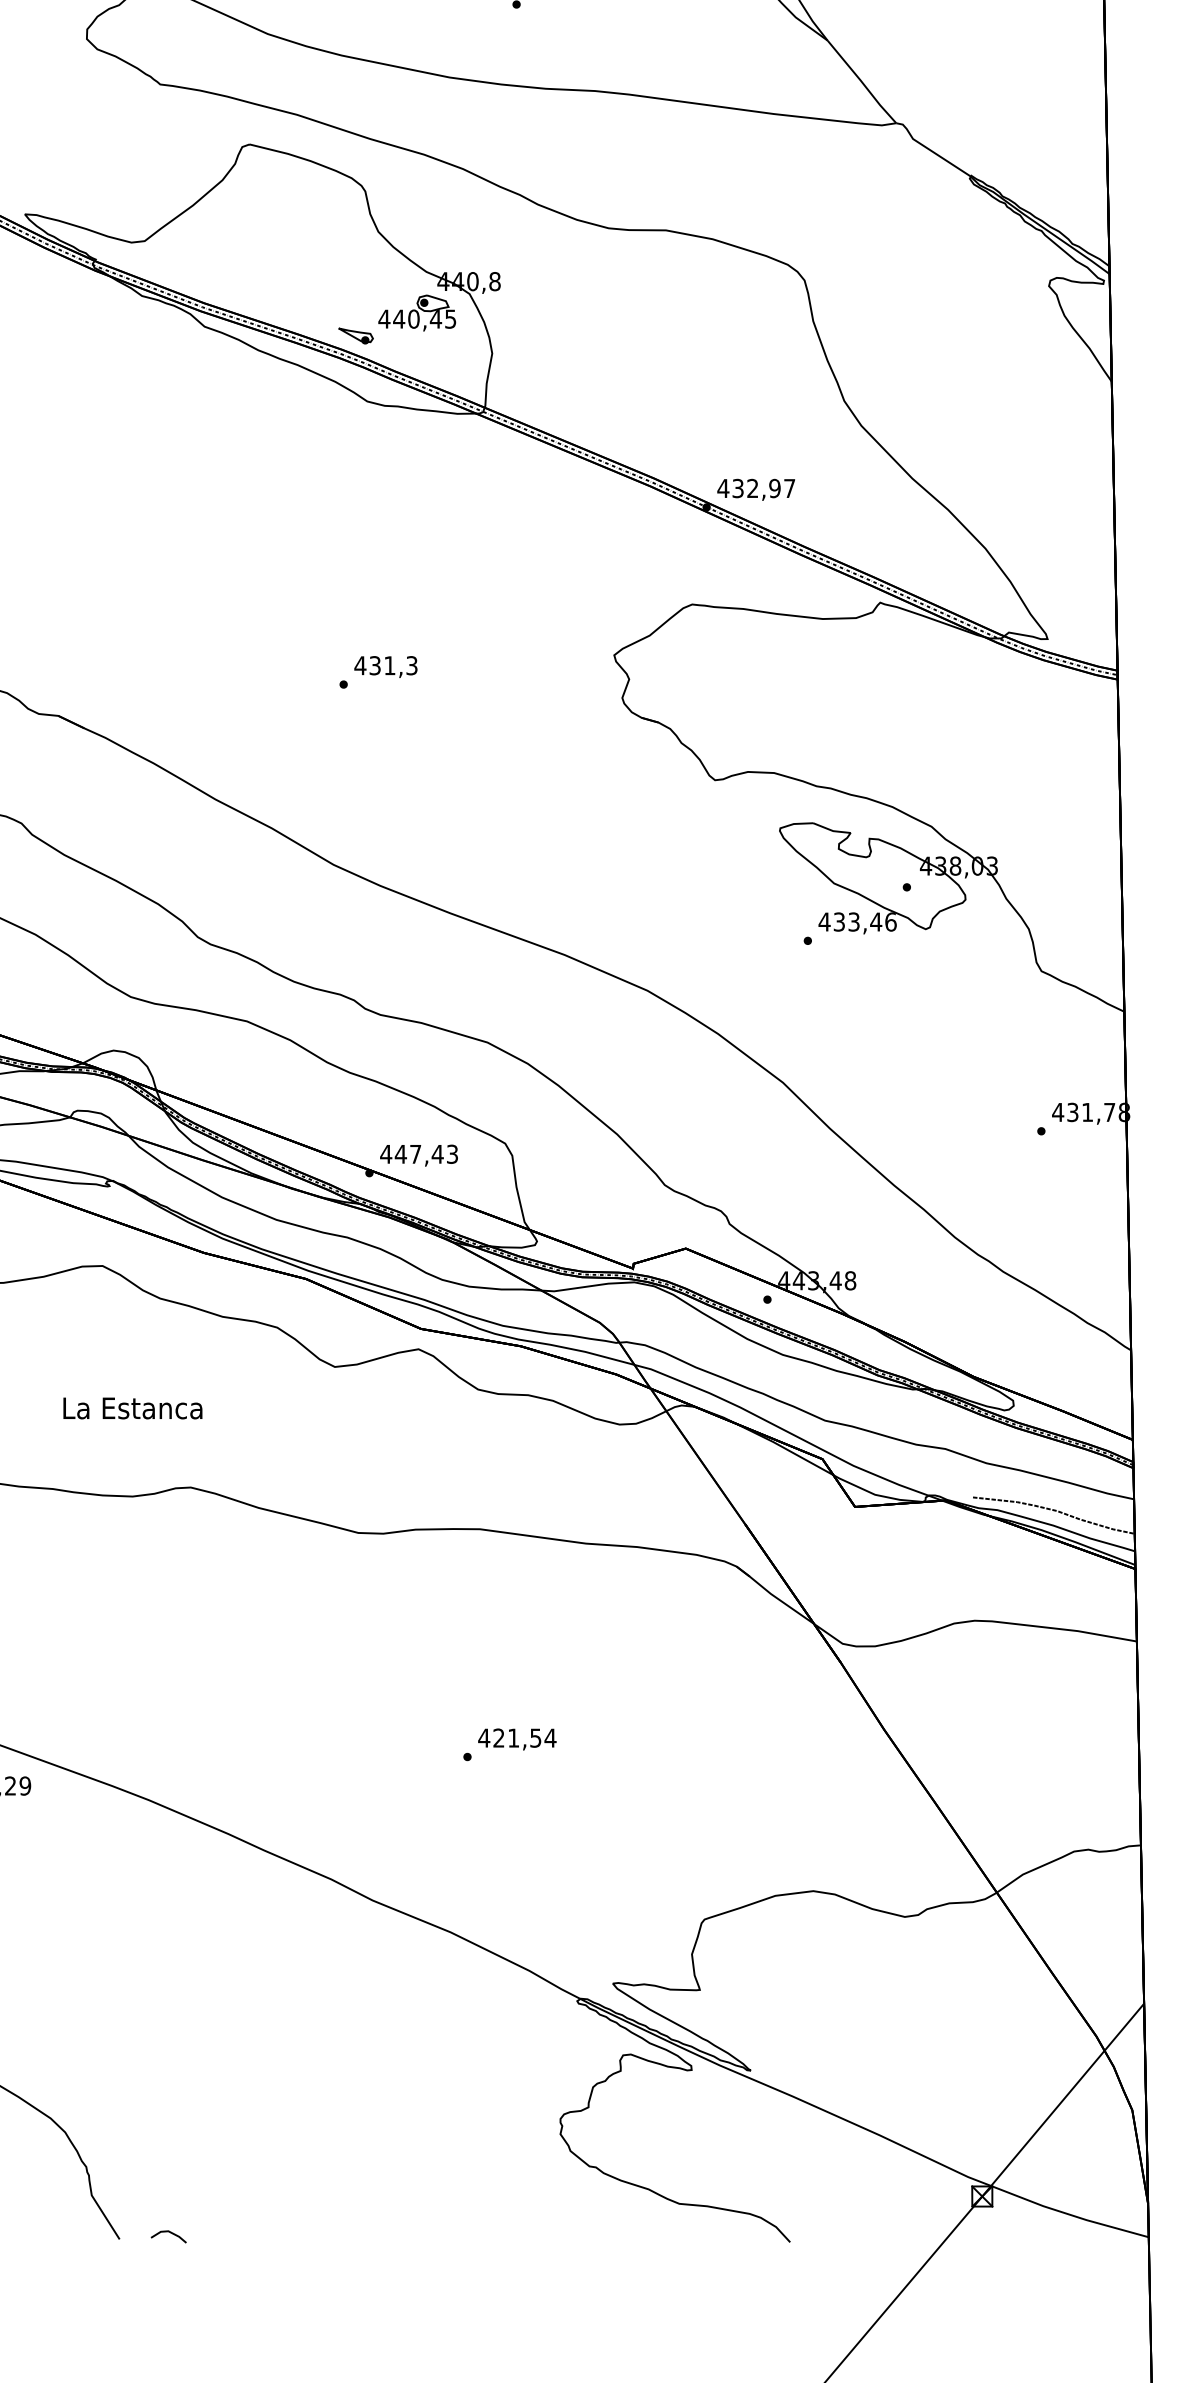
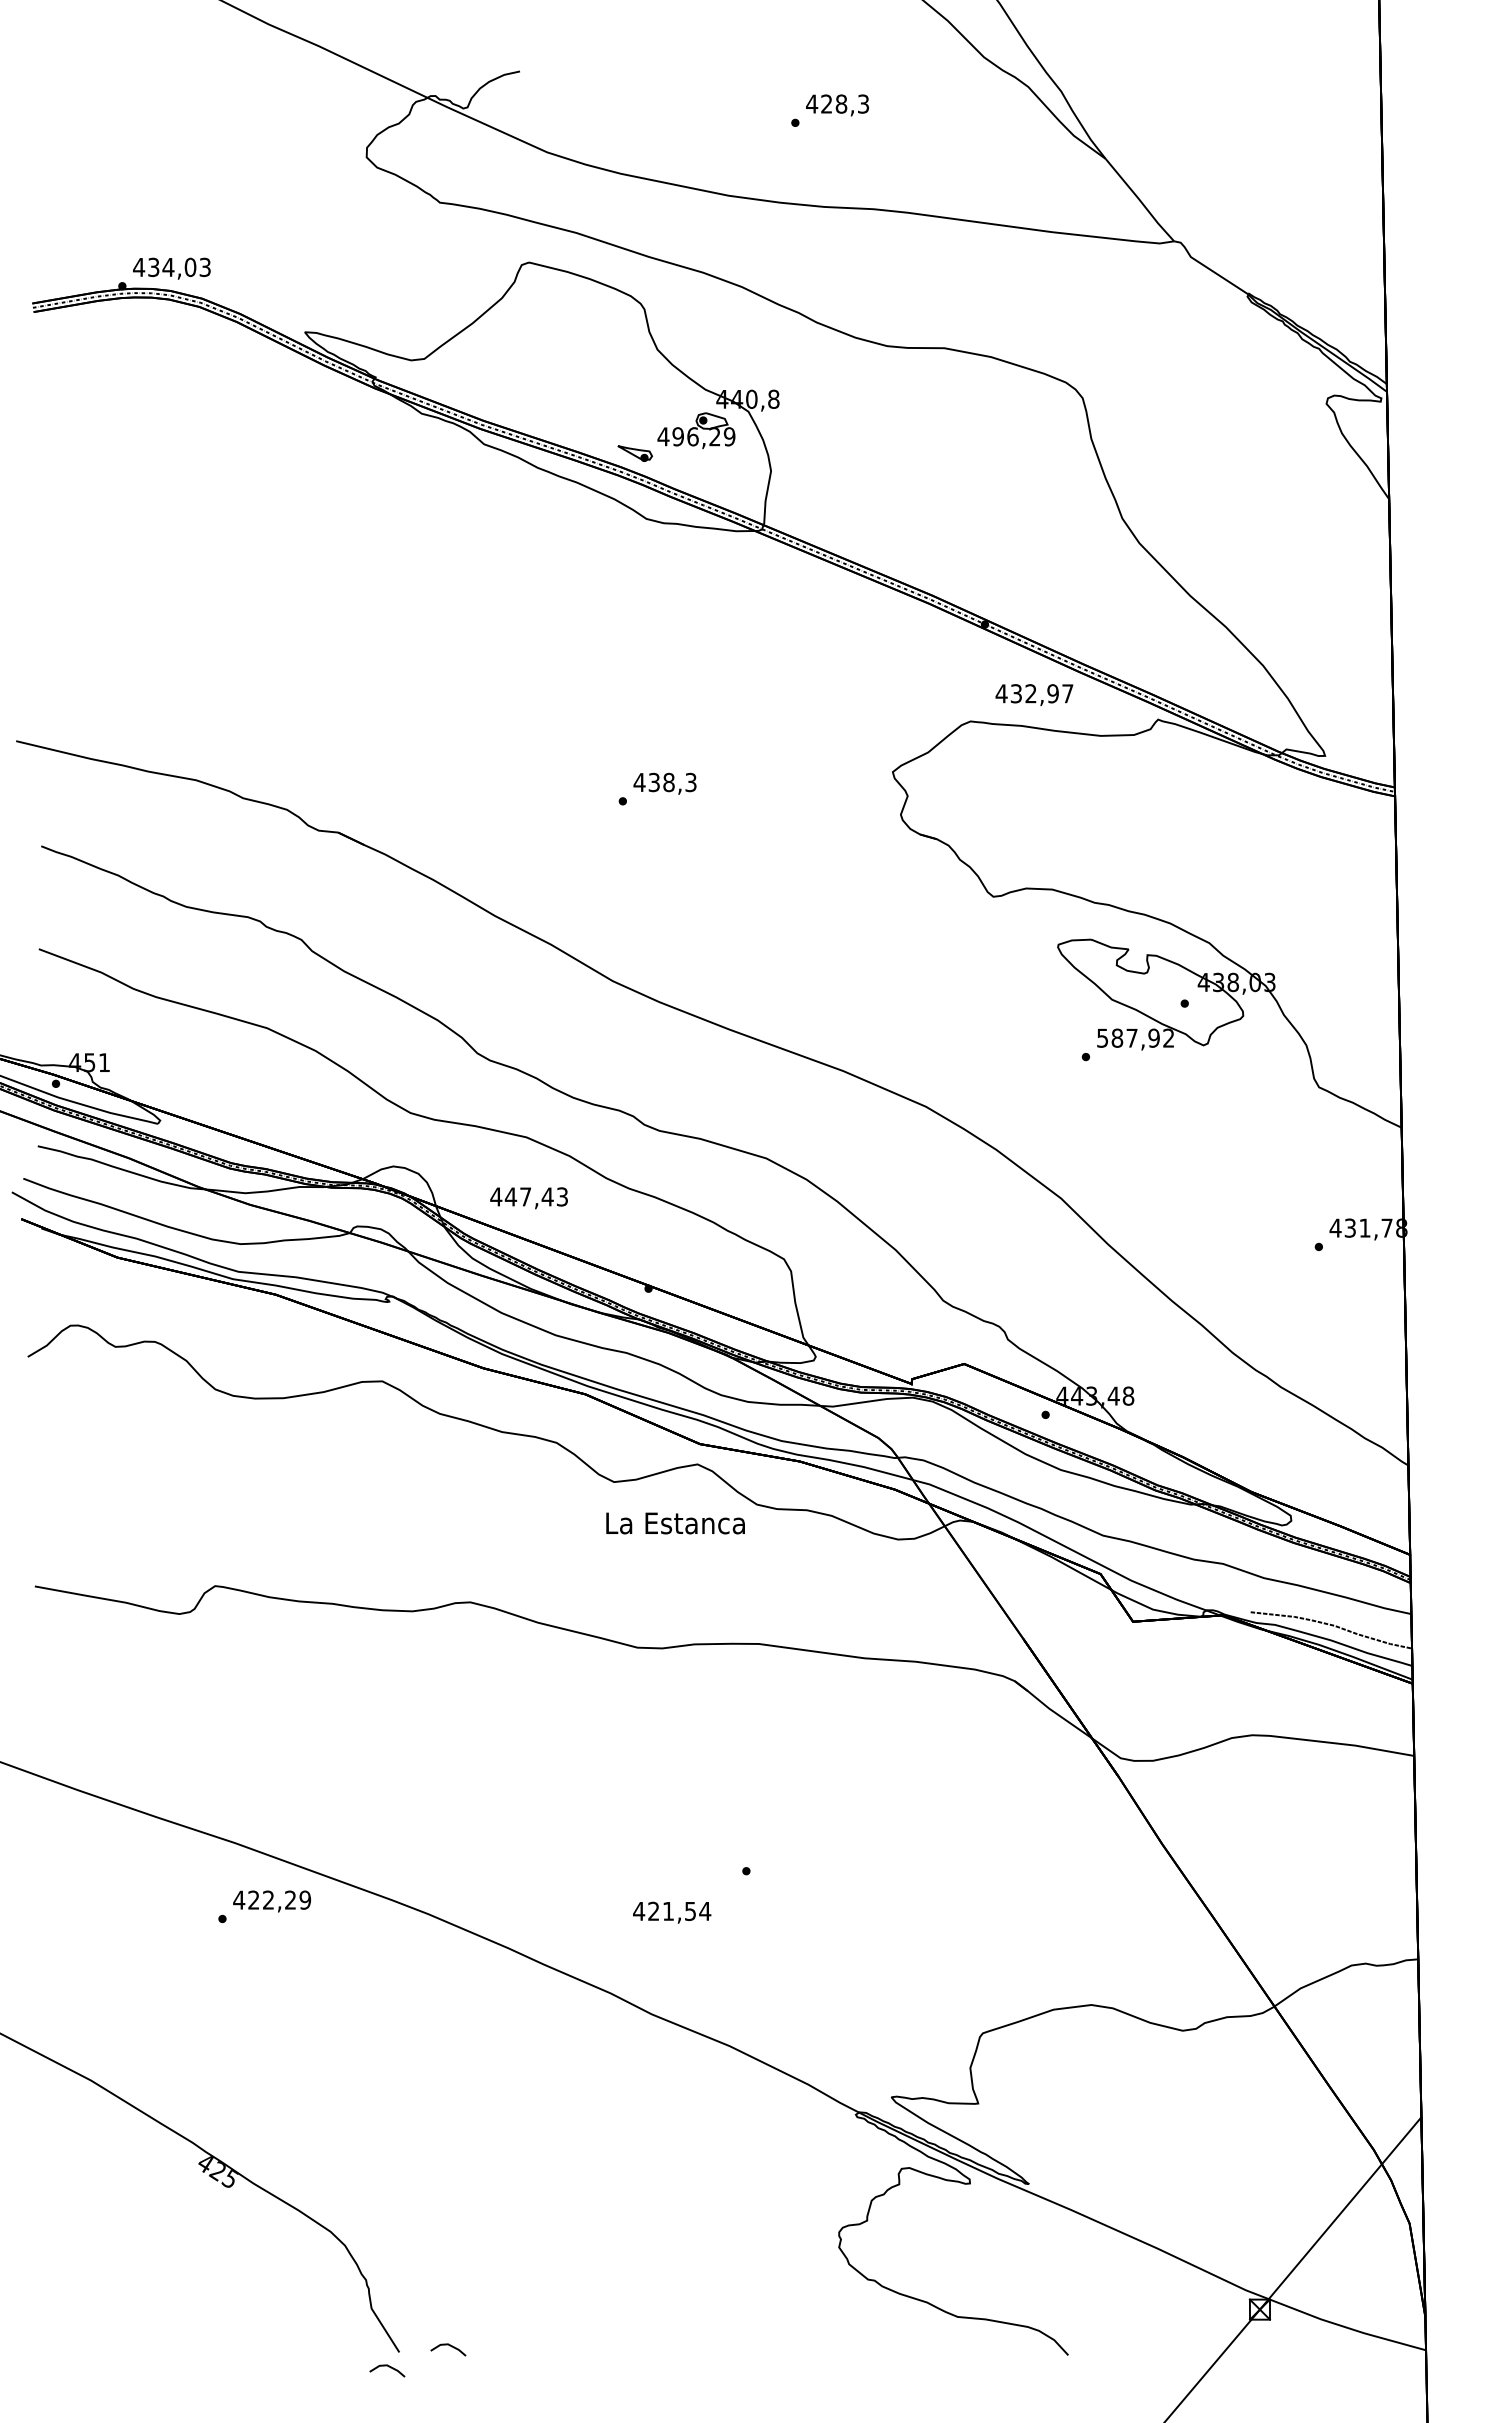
text: (424, 318) -> (703, 436), 440,45 -> 496,29
text: (756, 489) -> (1034, 694), moved
text: (389, 665) -> (668, 782), 431,3 -> 438,3
text: (857, 921) -> (1135, 1037), 433,46 -> 587,92
text: (418, 1155) -> (528, 1198), moved
text: (132, 1408) -> (675, 1523), moved
text: (517, 1739) -> (672, 1912), moved
line: (108, 2254) -> (388, 2367), added

